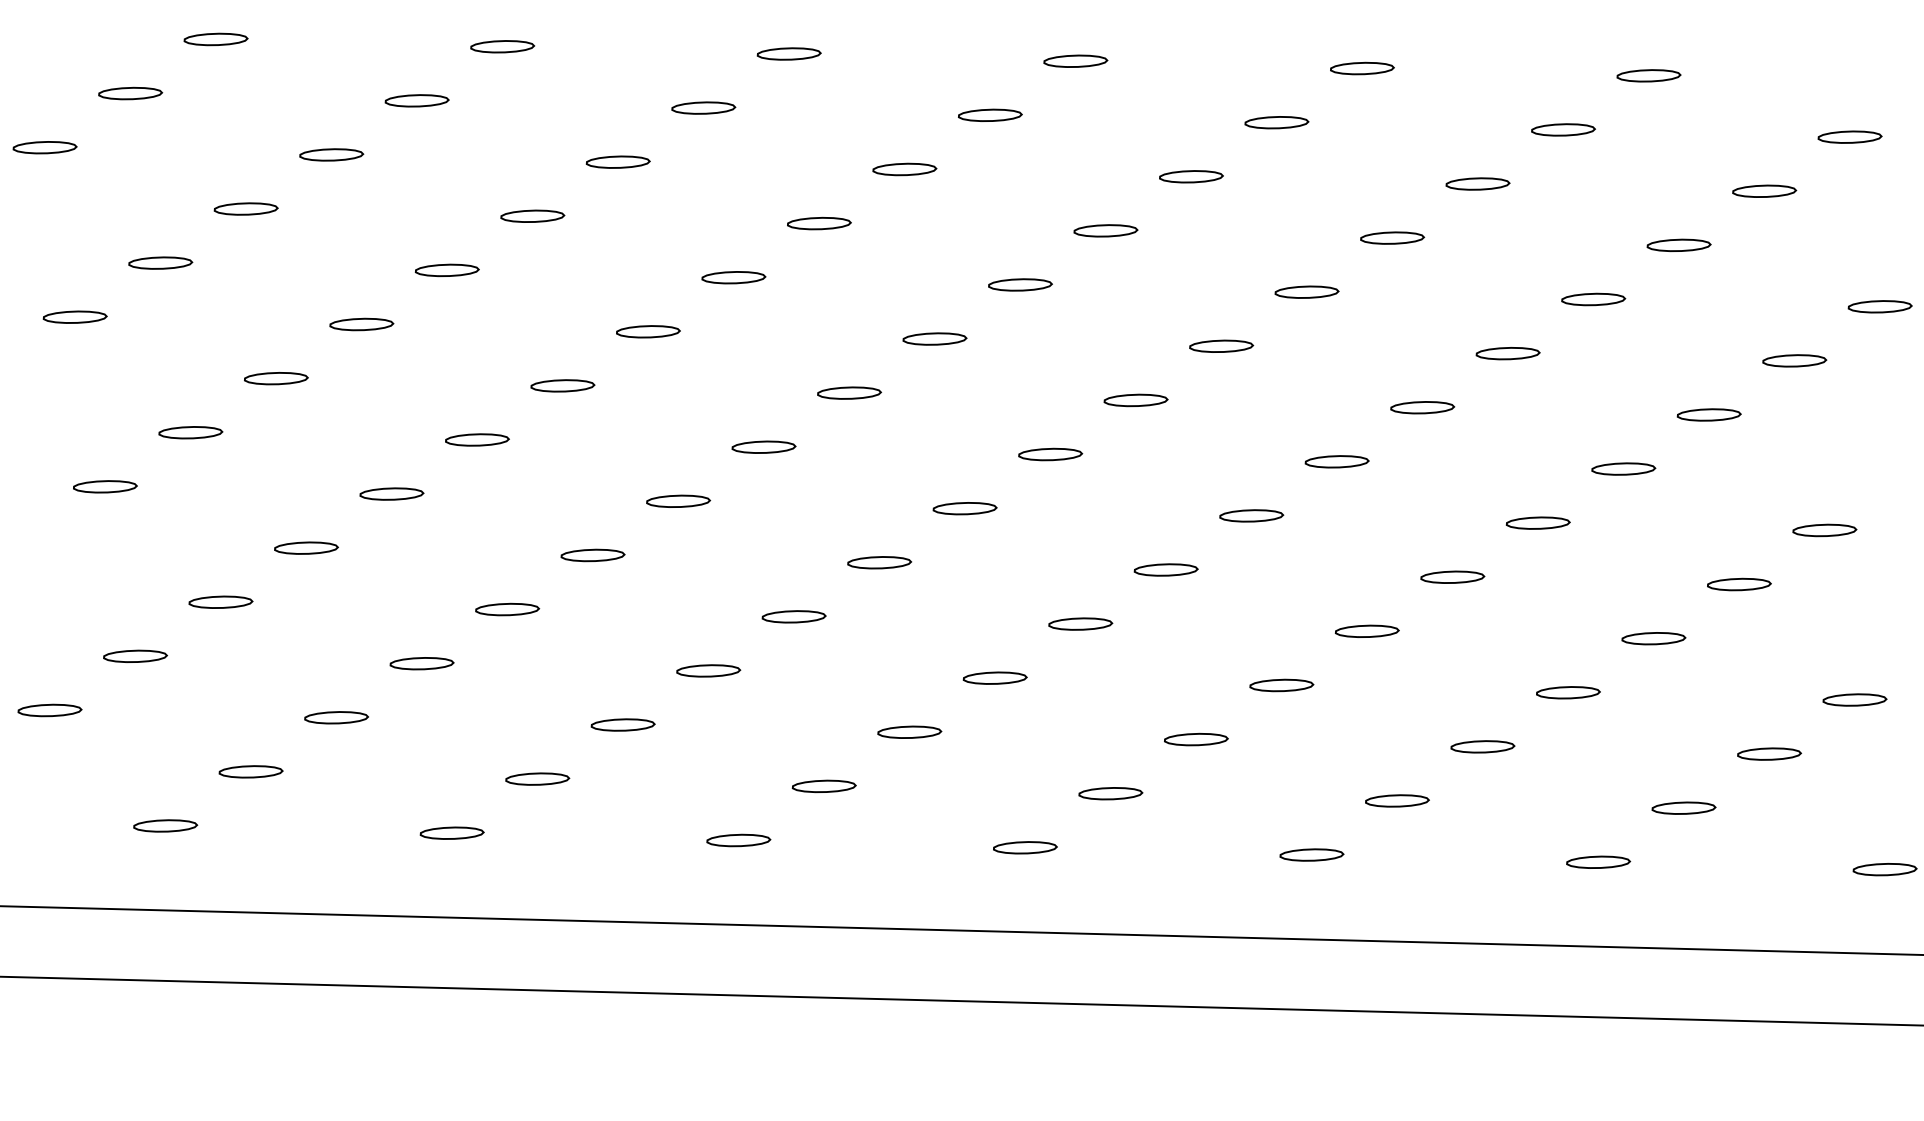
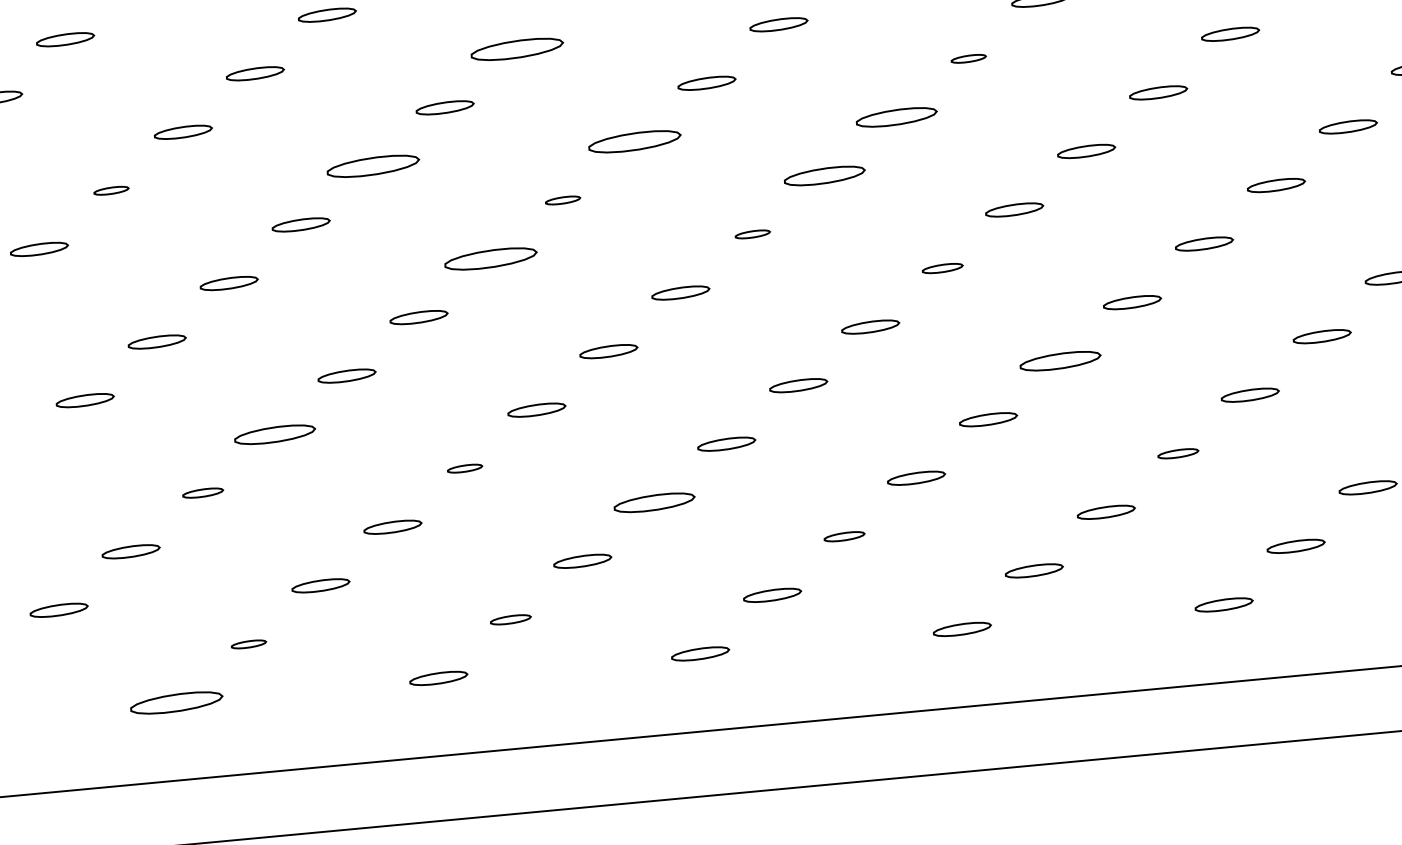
part: (617, 161) -> (516, 48), size x1.6
part: (1105, 230) -> (968, 58), size x0.6
part: (160, 262) -> (111, 190), size x0.6
part: (446, 270) -> (372, 166), size x1.6
part: (733, 277) -> (634, 141), size x1.6
part: (1020, 284) -> (896, 116), size x1.4
part: (648, 331) -> (563, 200), size x0.6
part: (934, 338) -> (824, 175), size x1.4
part: (562, 385) -> (490, 258), size x1.6
part: (849, 392) -> (752, 233), size x0.6
part: (1050, 454) -> (942, 268), size x0.7
part: (306, 547) -> (275, 433), size x1.4
part: (1165, 569) -> (1059, 360), size x1.4
part: (220, 601) -> (202, 492), size x0.7
part: (507, 609) -> (464, 468), size x0.6
part: (708, 670) -> (654, 502), size x1.4
part: (1281, 685) -> (1178, 453), size x0.7
part: (909, 731) -> (844, 536), size x0.7
part: (250, 771) -> (248, 644), size x0.6
part: (537, 778) -> (510, 619), size x0.7
part: (165, 825) -> (176, 702), size x1.6

